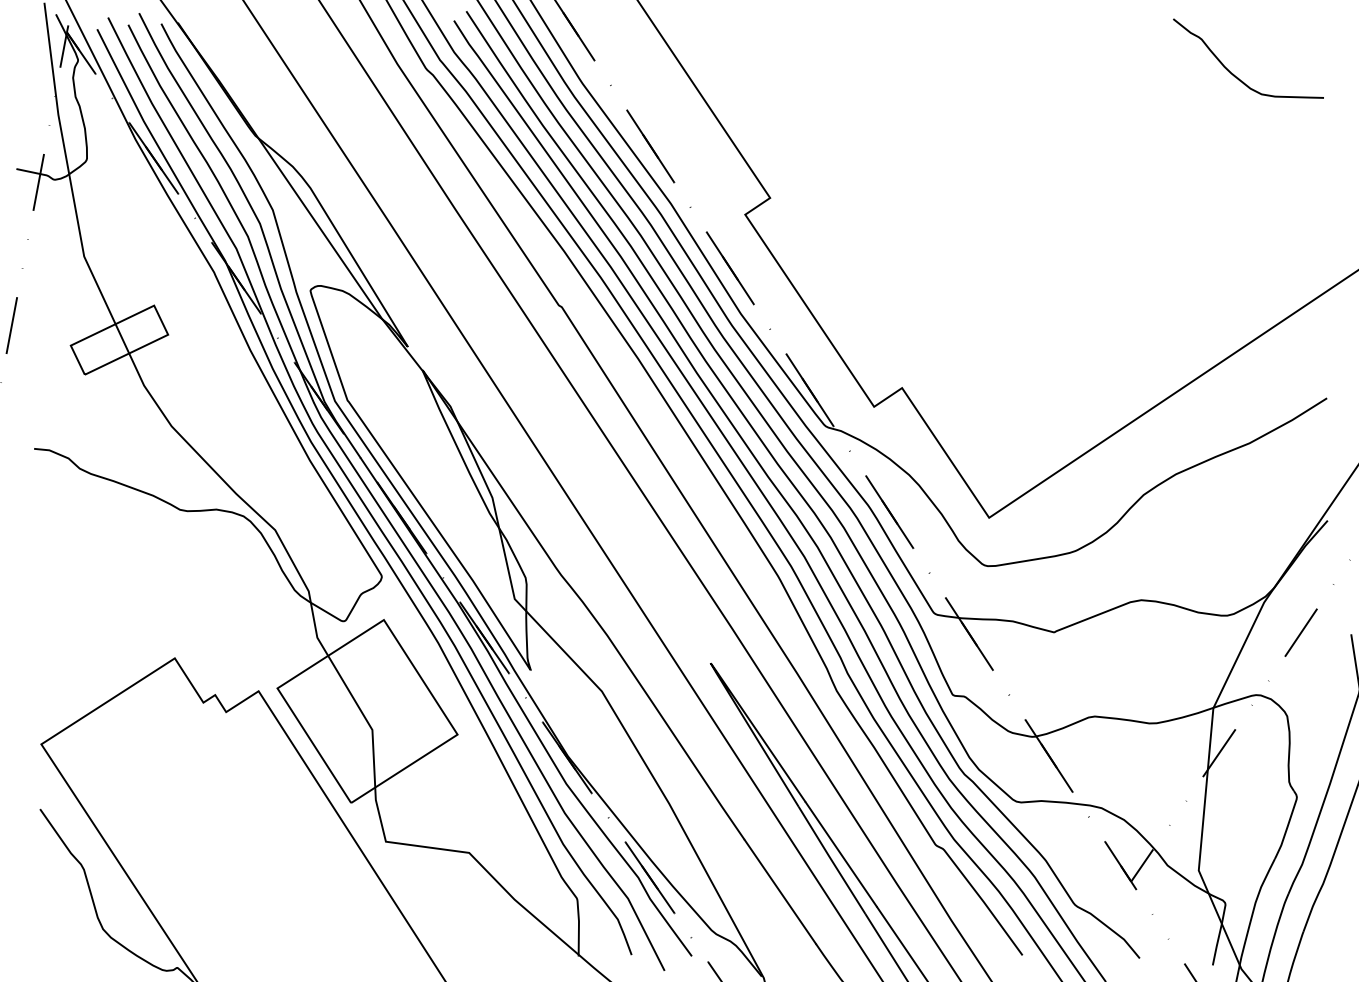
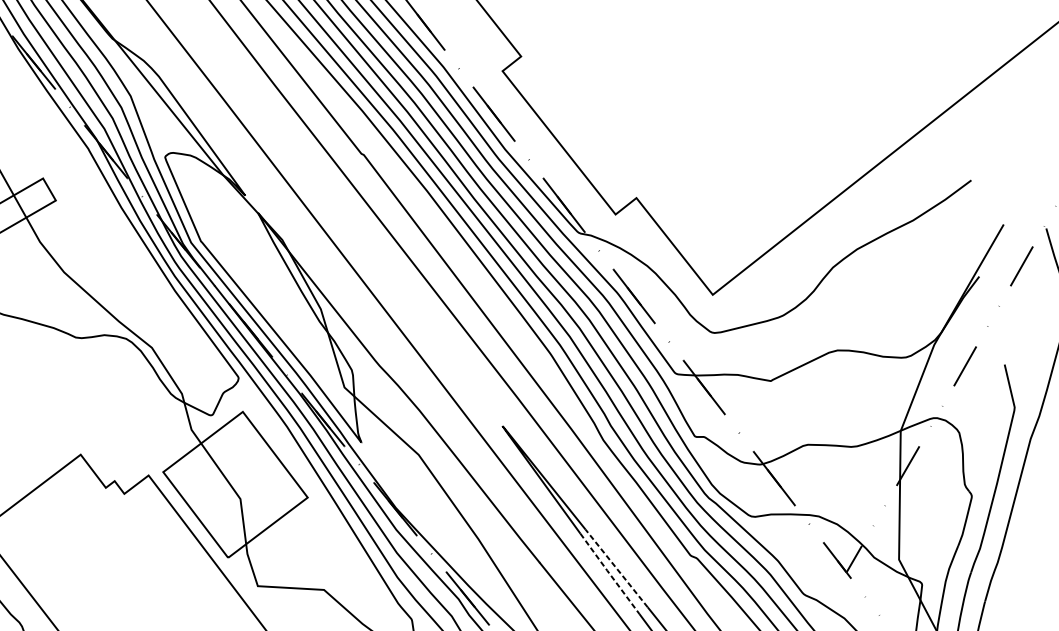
line: (840, 853) -> (616, 567), solid -> dashed
line: (831, 860) -> (609, 573), solid -> dashed

